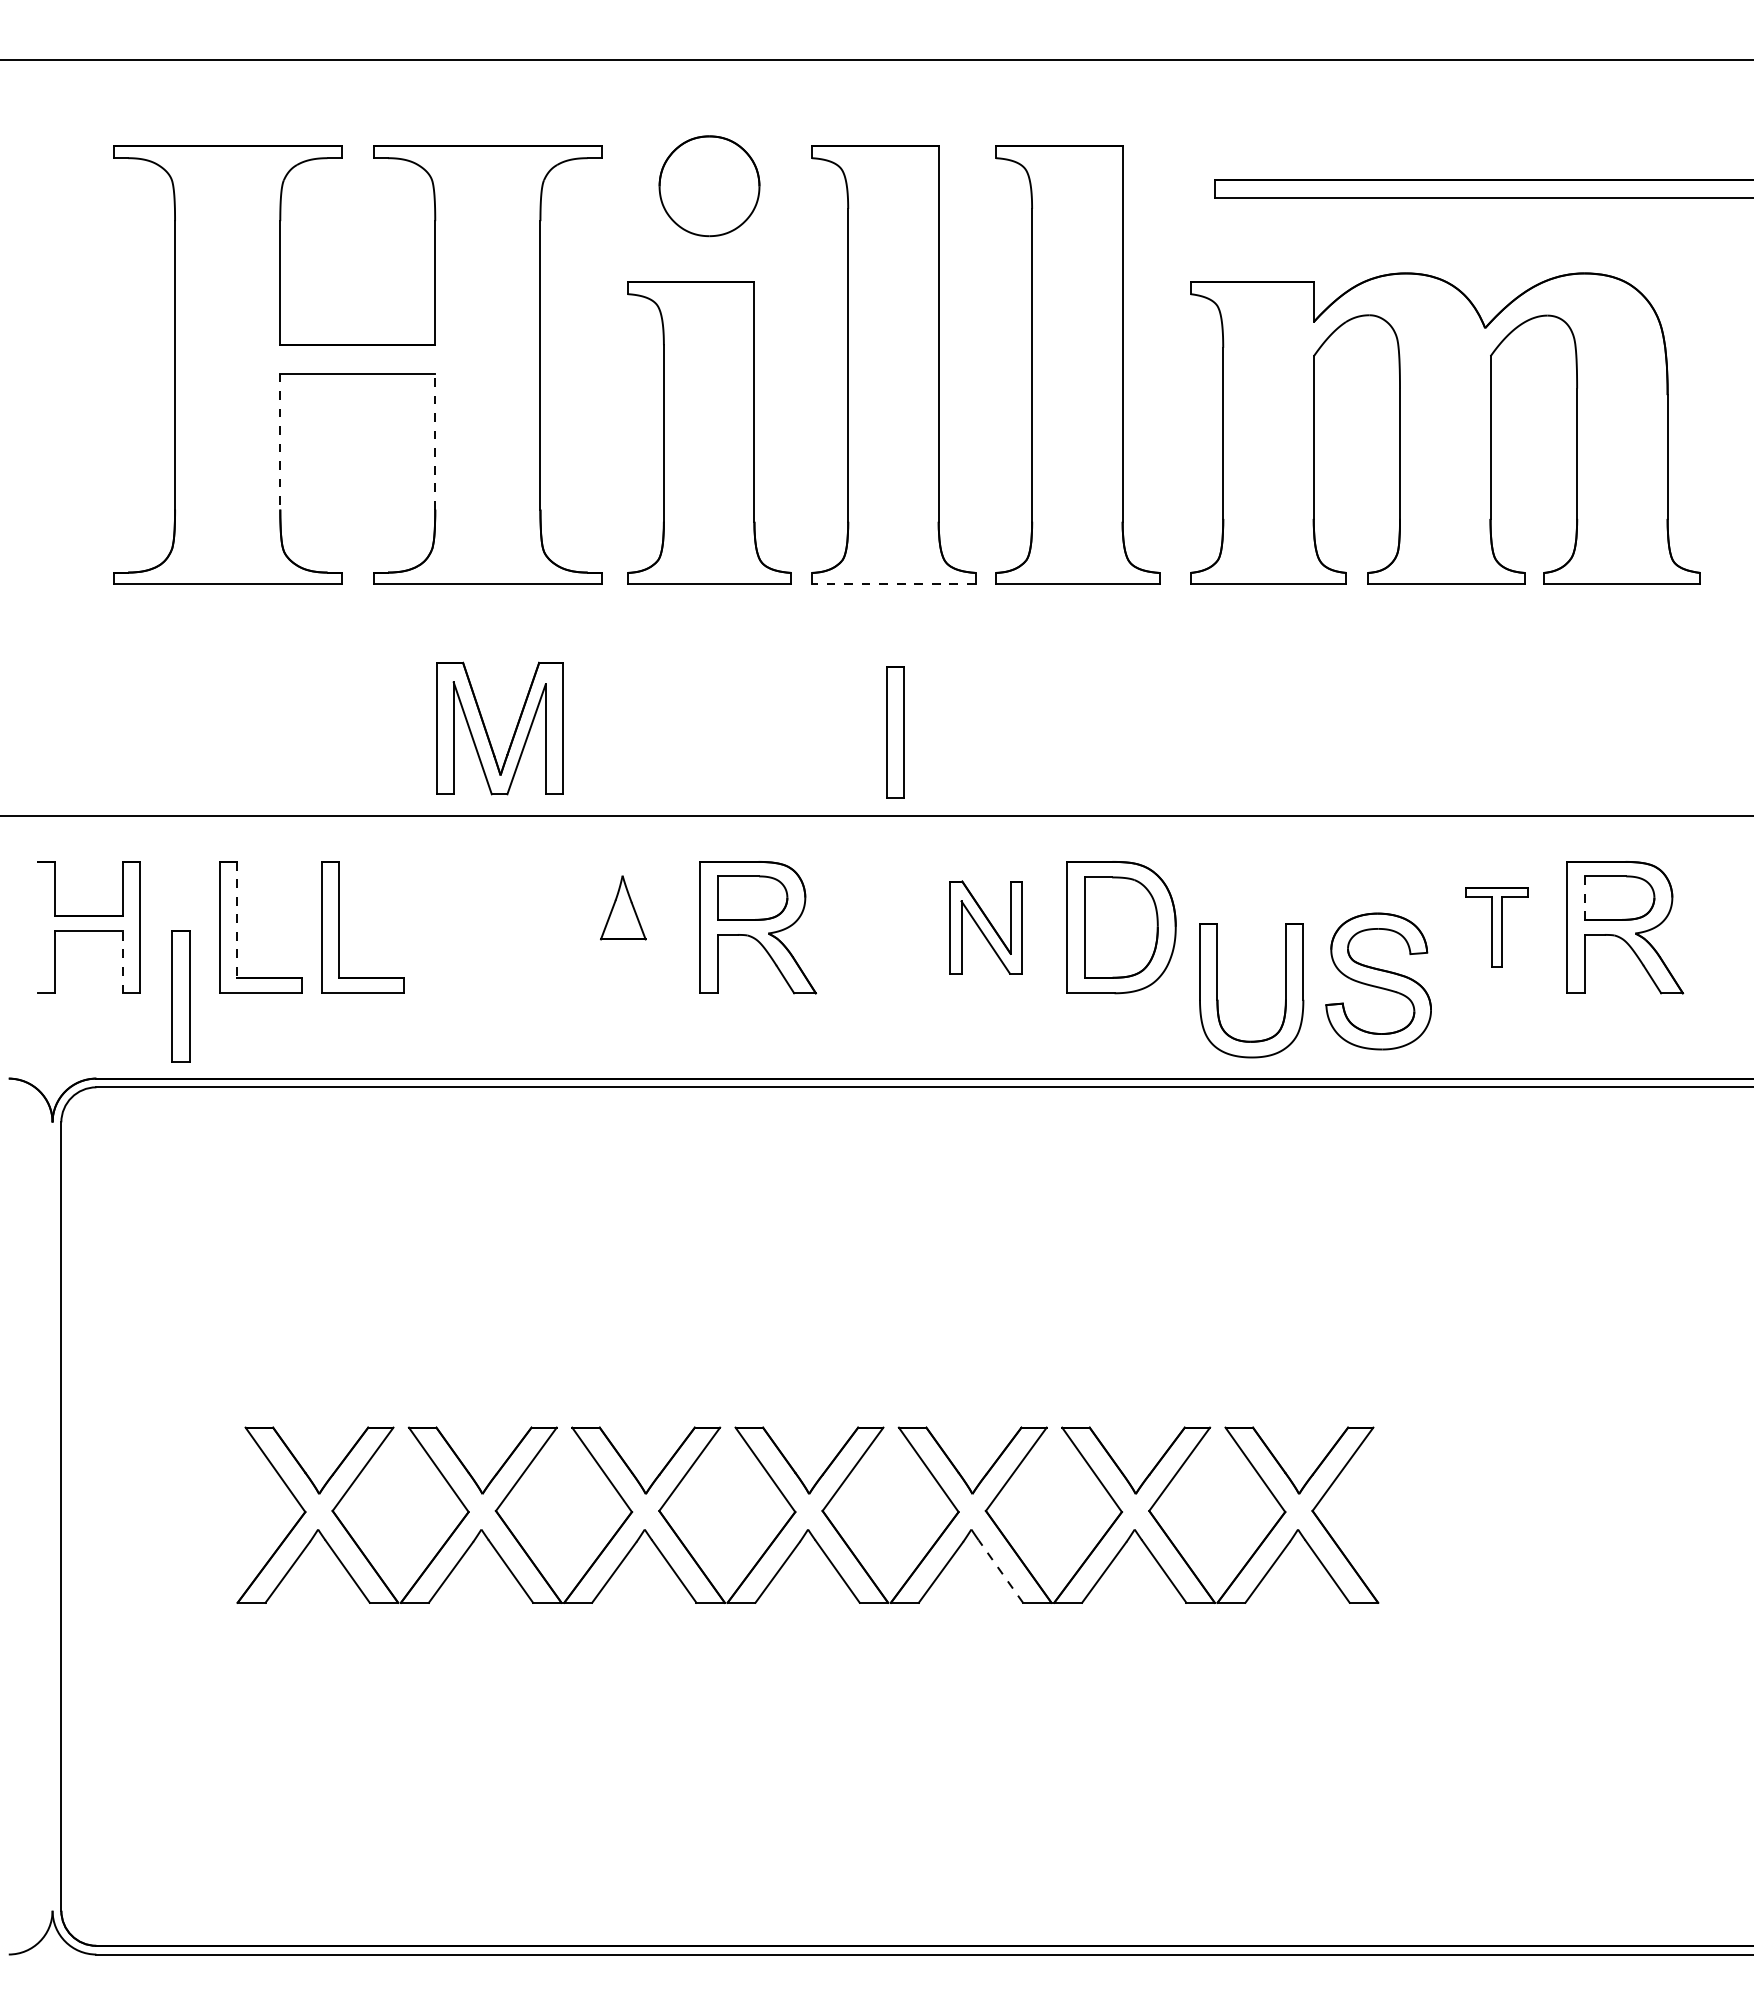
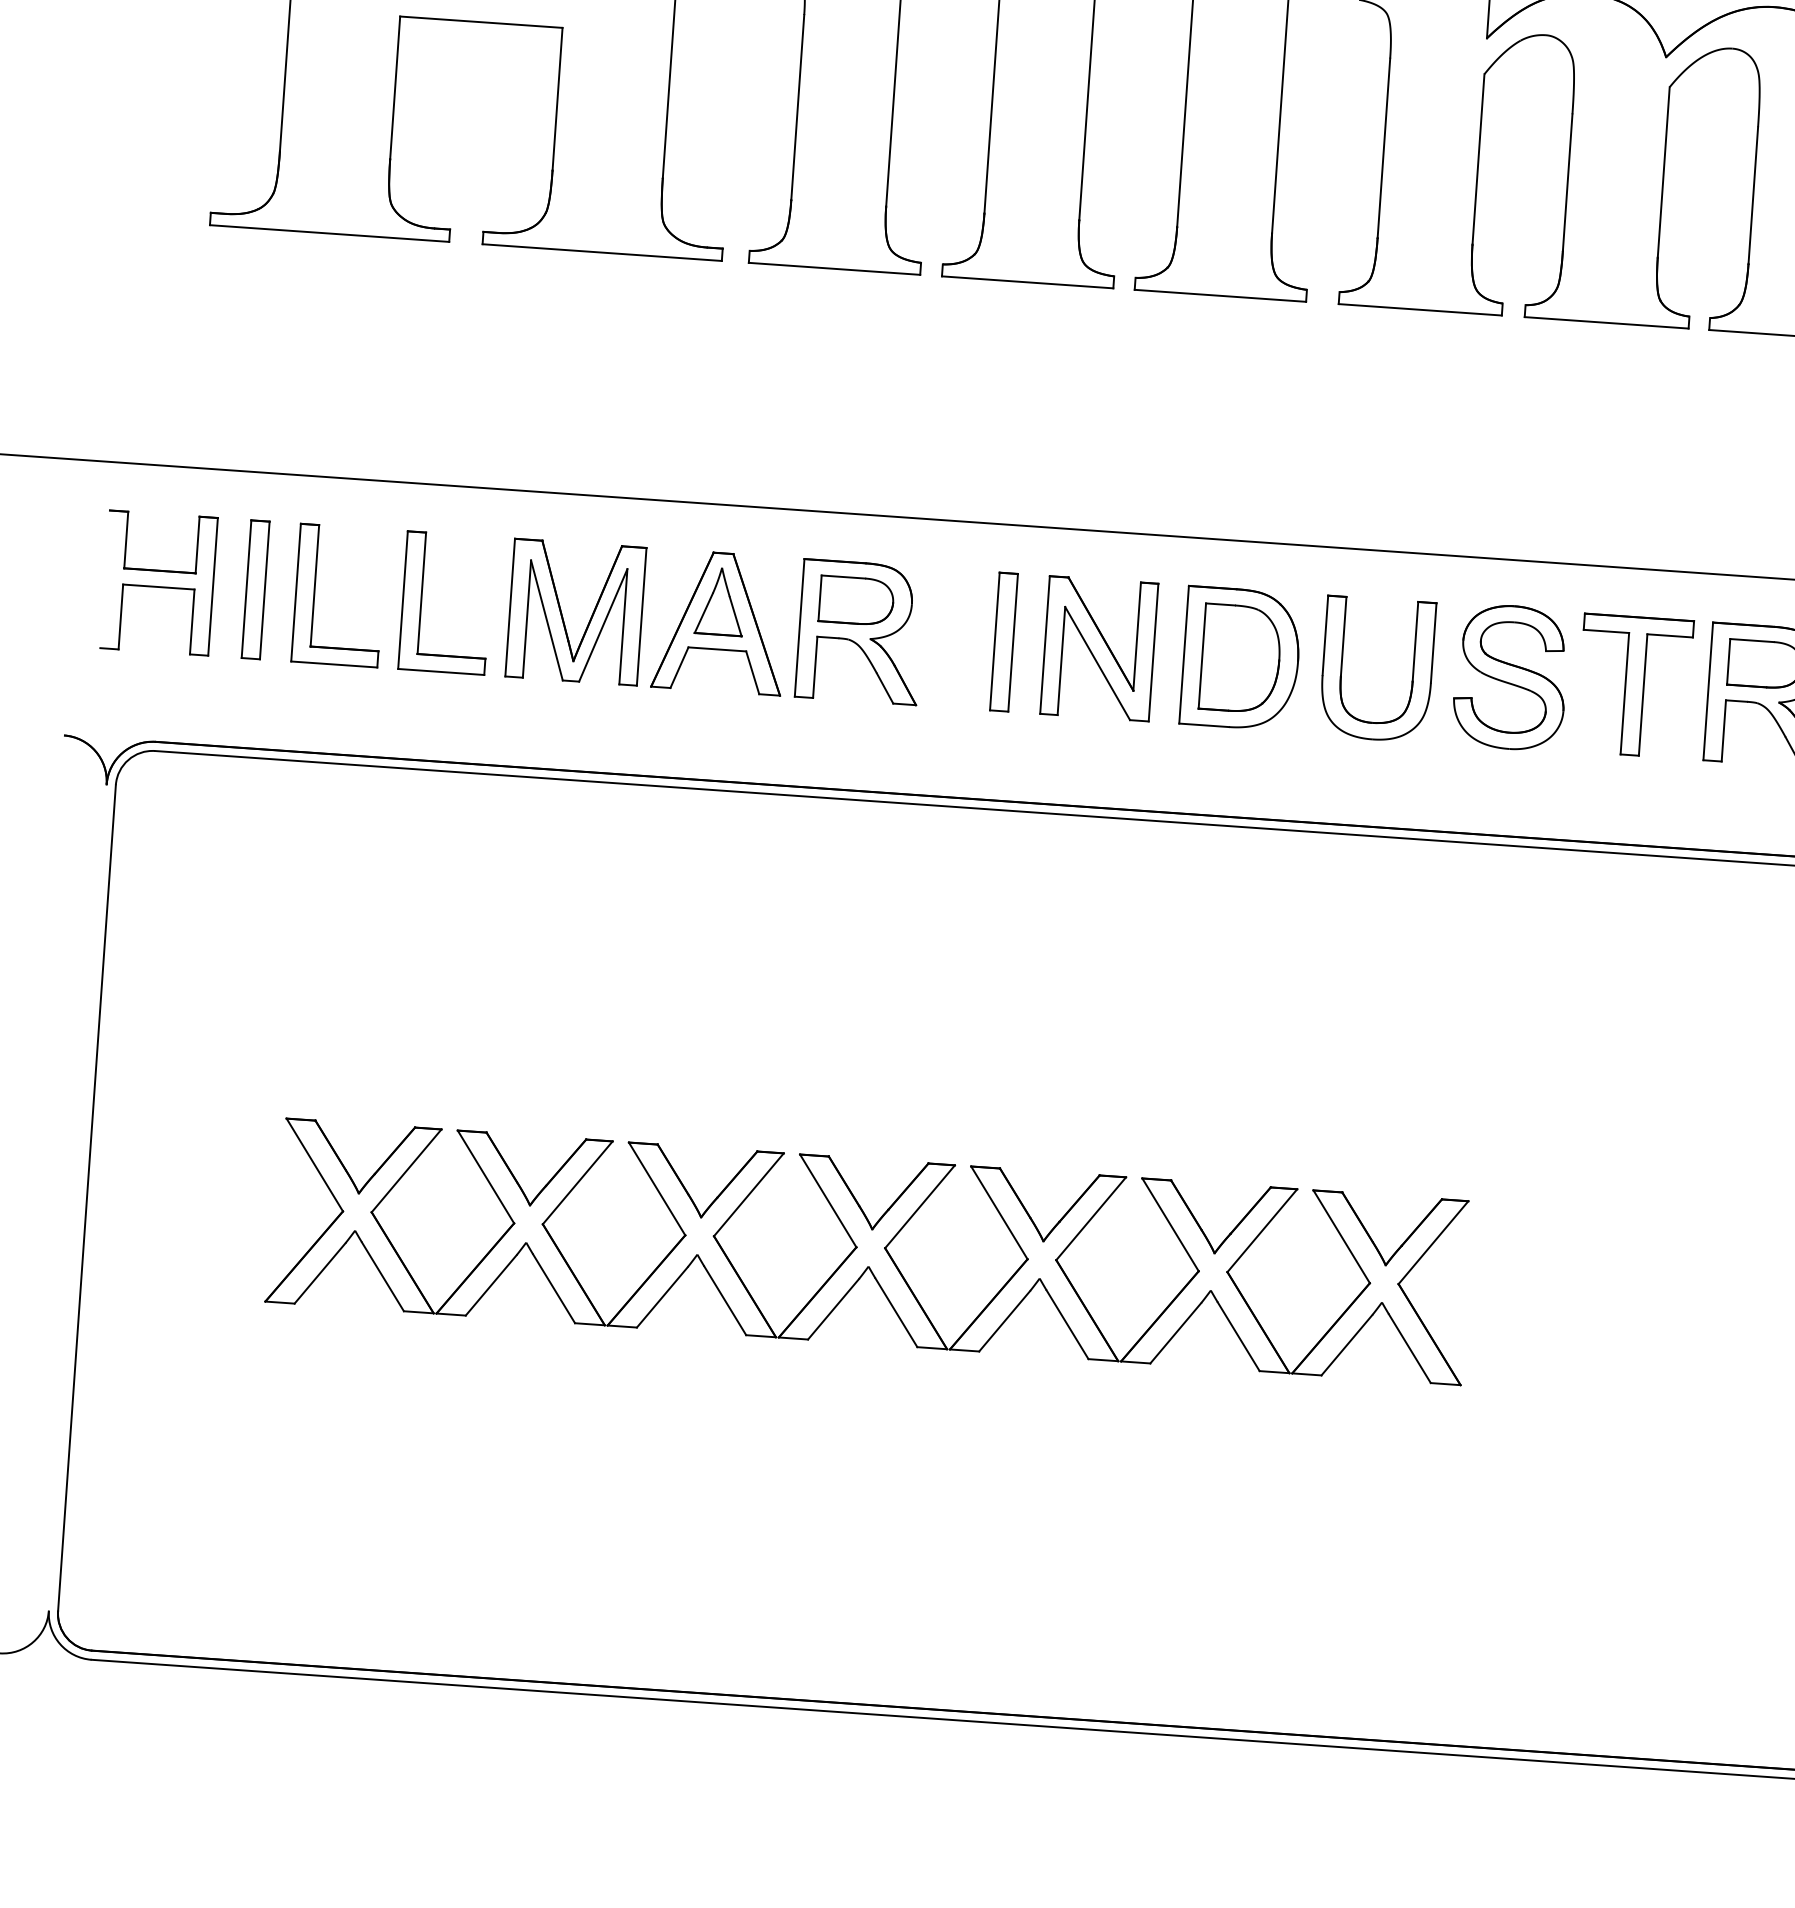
line: (280, 441) -> (395, 87), dashed -> solid
line: (435, 441) -> (557, 99), dashed -> solid
line: (893, 584) -> (1027, 282), dashed -> solid
part: (487, 731) -> (562, 614), moved
part: (895, 732) -> (1004, 642), moved
line: (1584, 898) -> (1728, 662), dashed -> solid
line: (237, 919) -> (315, 585), dashed -> solid
part: (624, 927) -> (720, 622), added
part: (985, 927) -> (1098, 648), size x1.43
part: (1496, 927) -> (1634, 686), size x1.67
line: (123, 962) -> (192, 622), dashed -> solid
part: (1378, 981) -> (1510, 677), moved
part: (1217, 990) -> (1341, 666), moved
part: (180, 996) -> (255, 589), moved
line: (1000, 1571) -> (1067, 1324), dashed -> solid

